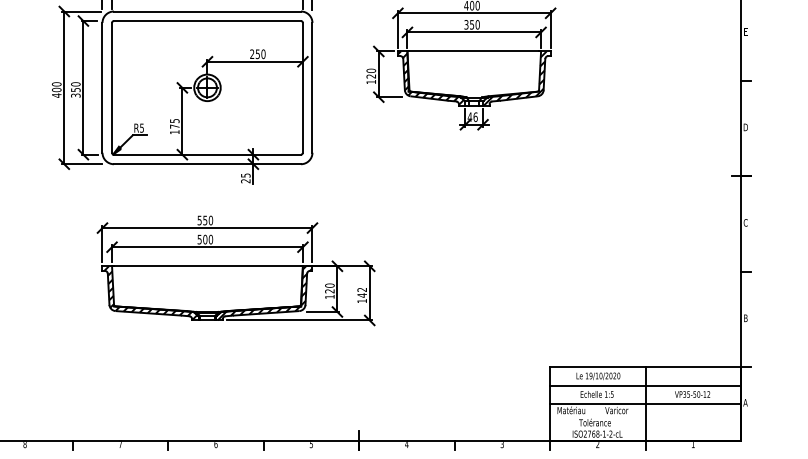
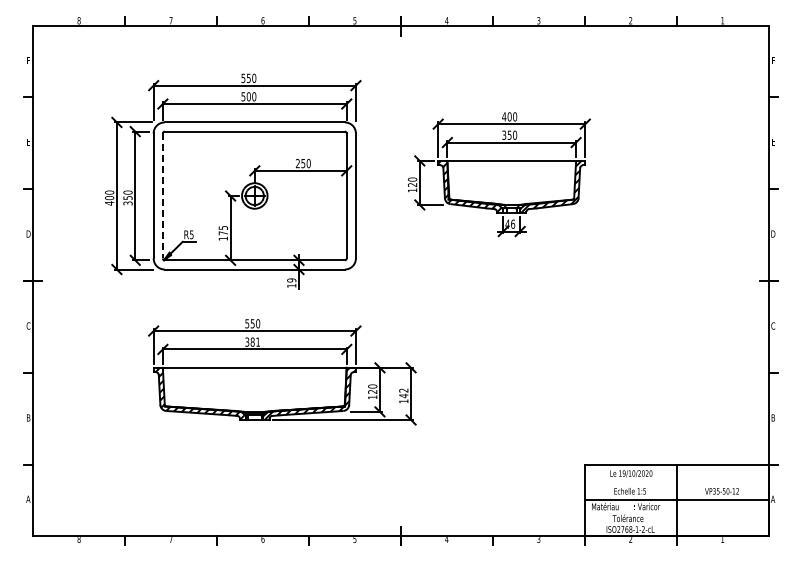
line: (111, 87) -> (162, 195), solid -> dashed
text: (245, 177) -> (291, 282), 25 -> 19
text: (205, 238) -> (252, 341), 500 -> 381
line: (645, 385) -> (676, 482), removed

